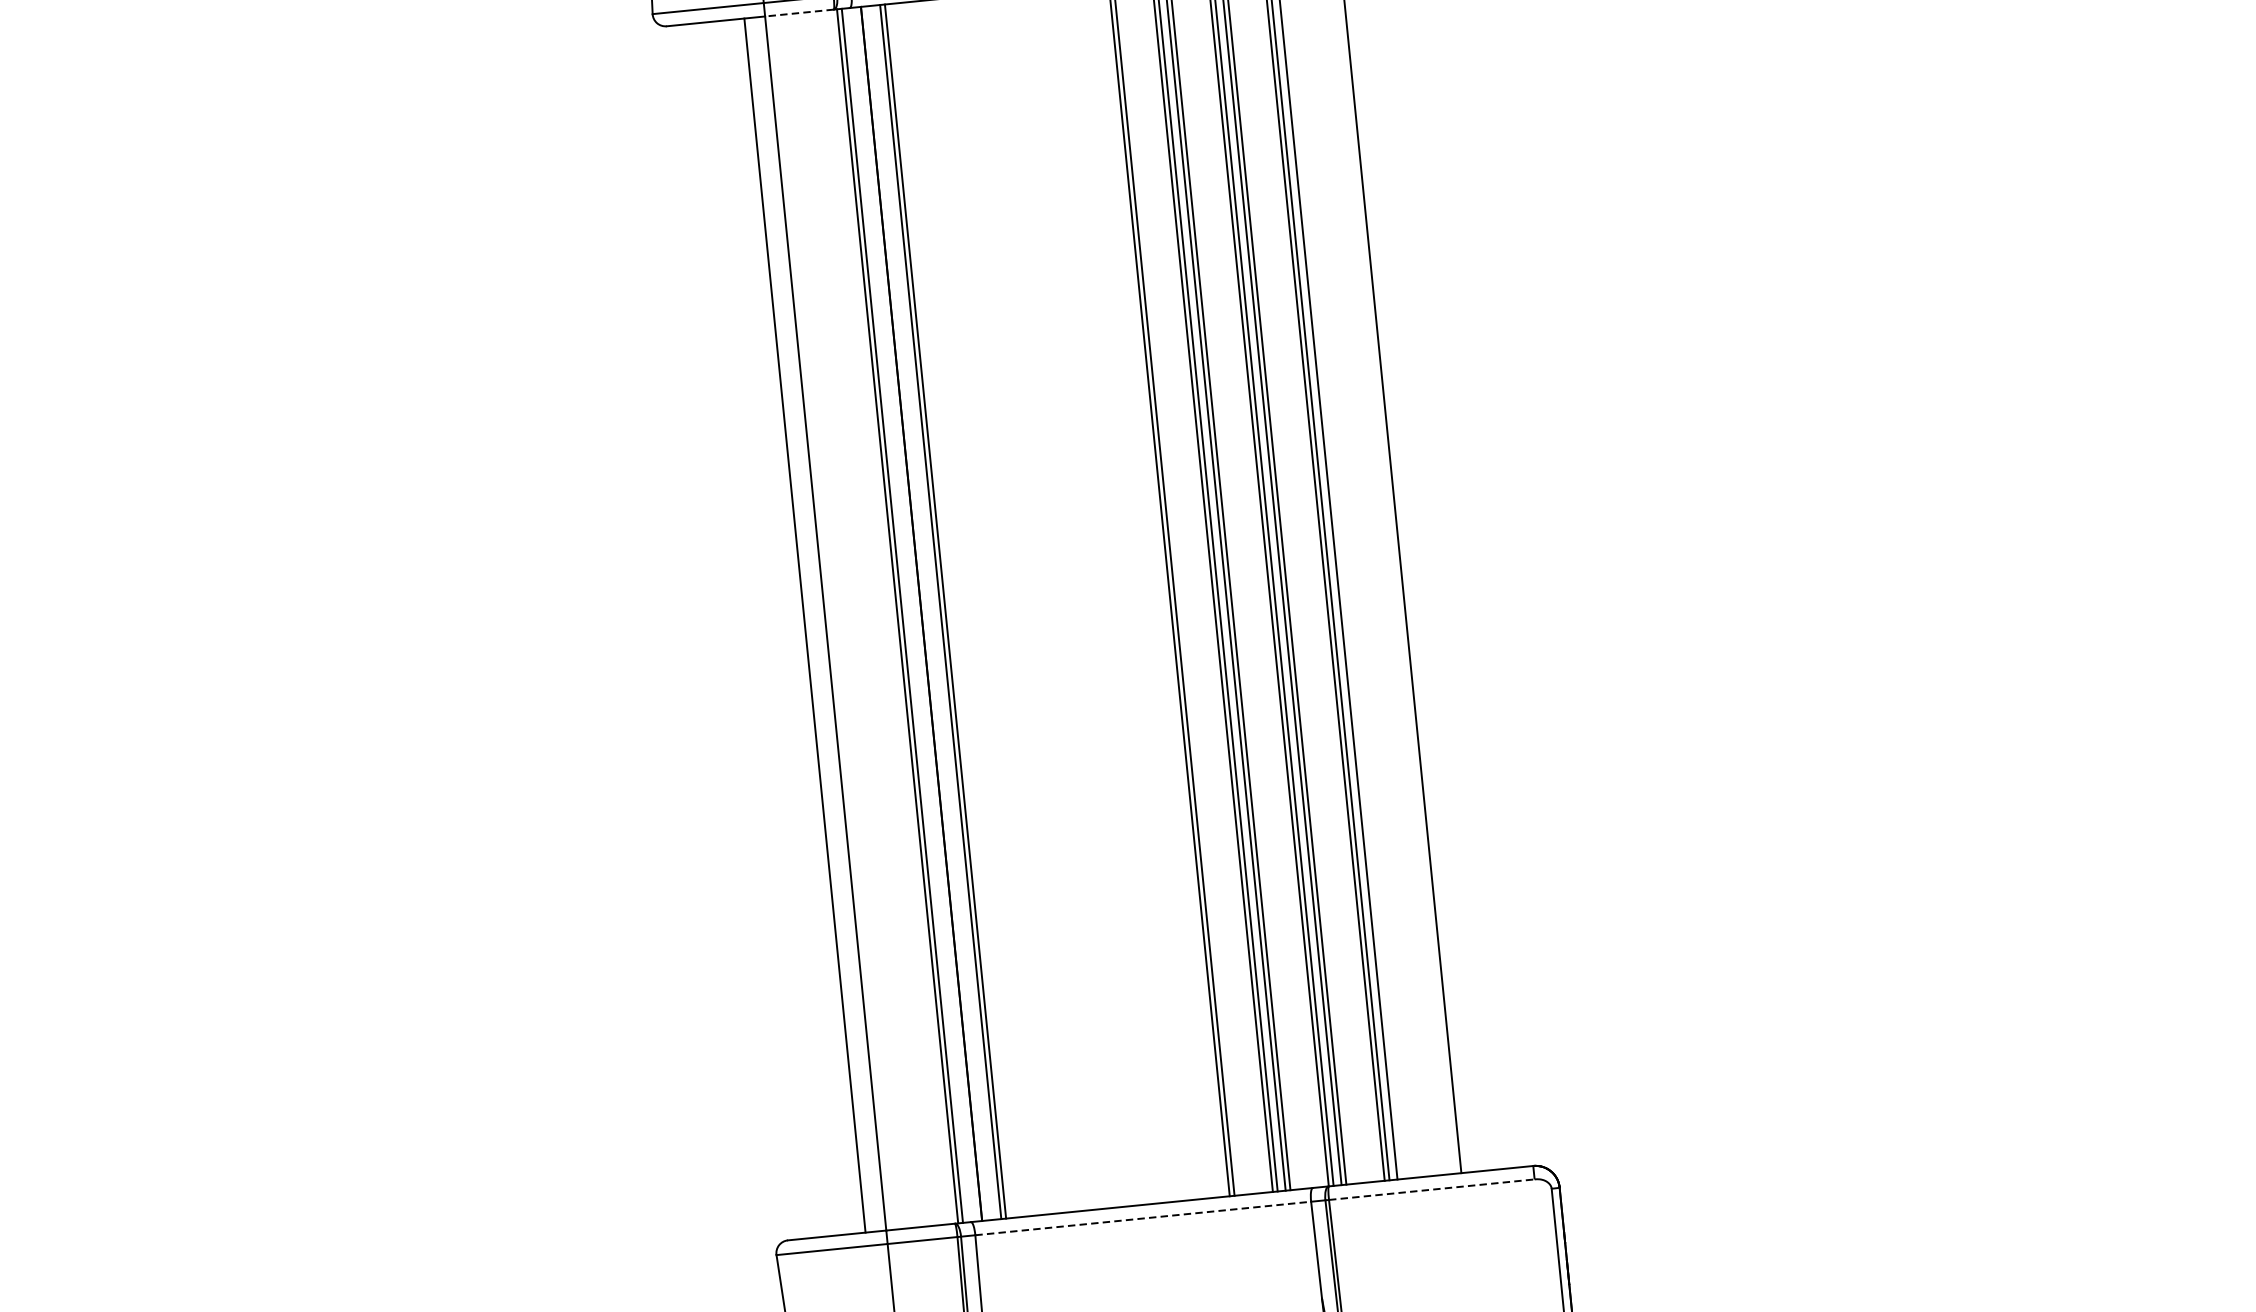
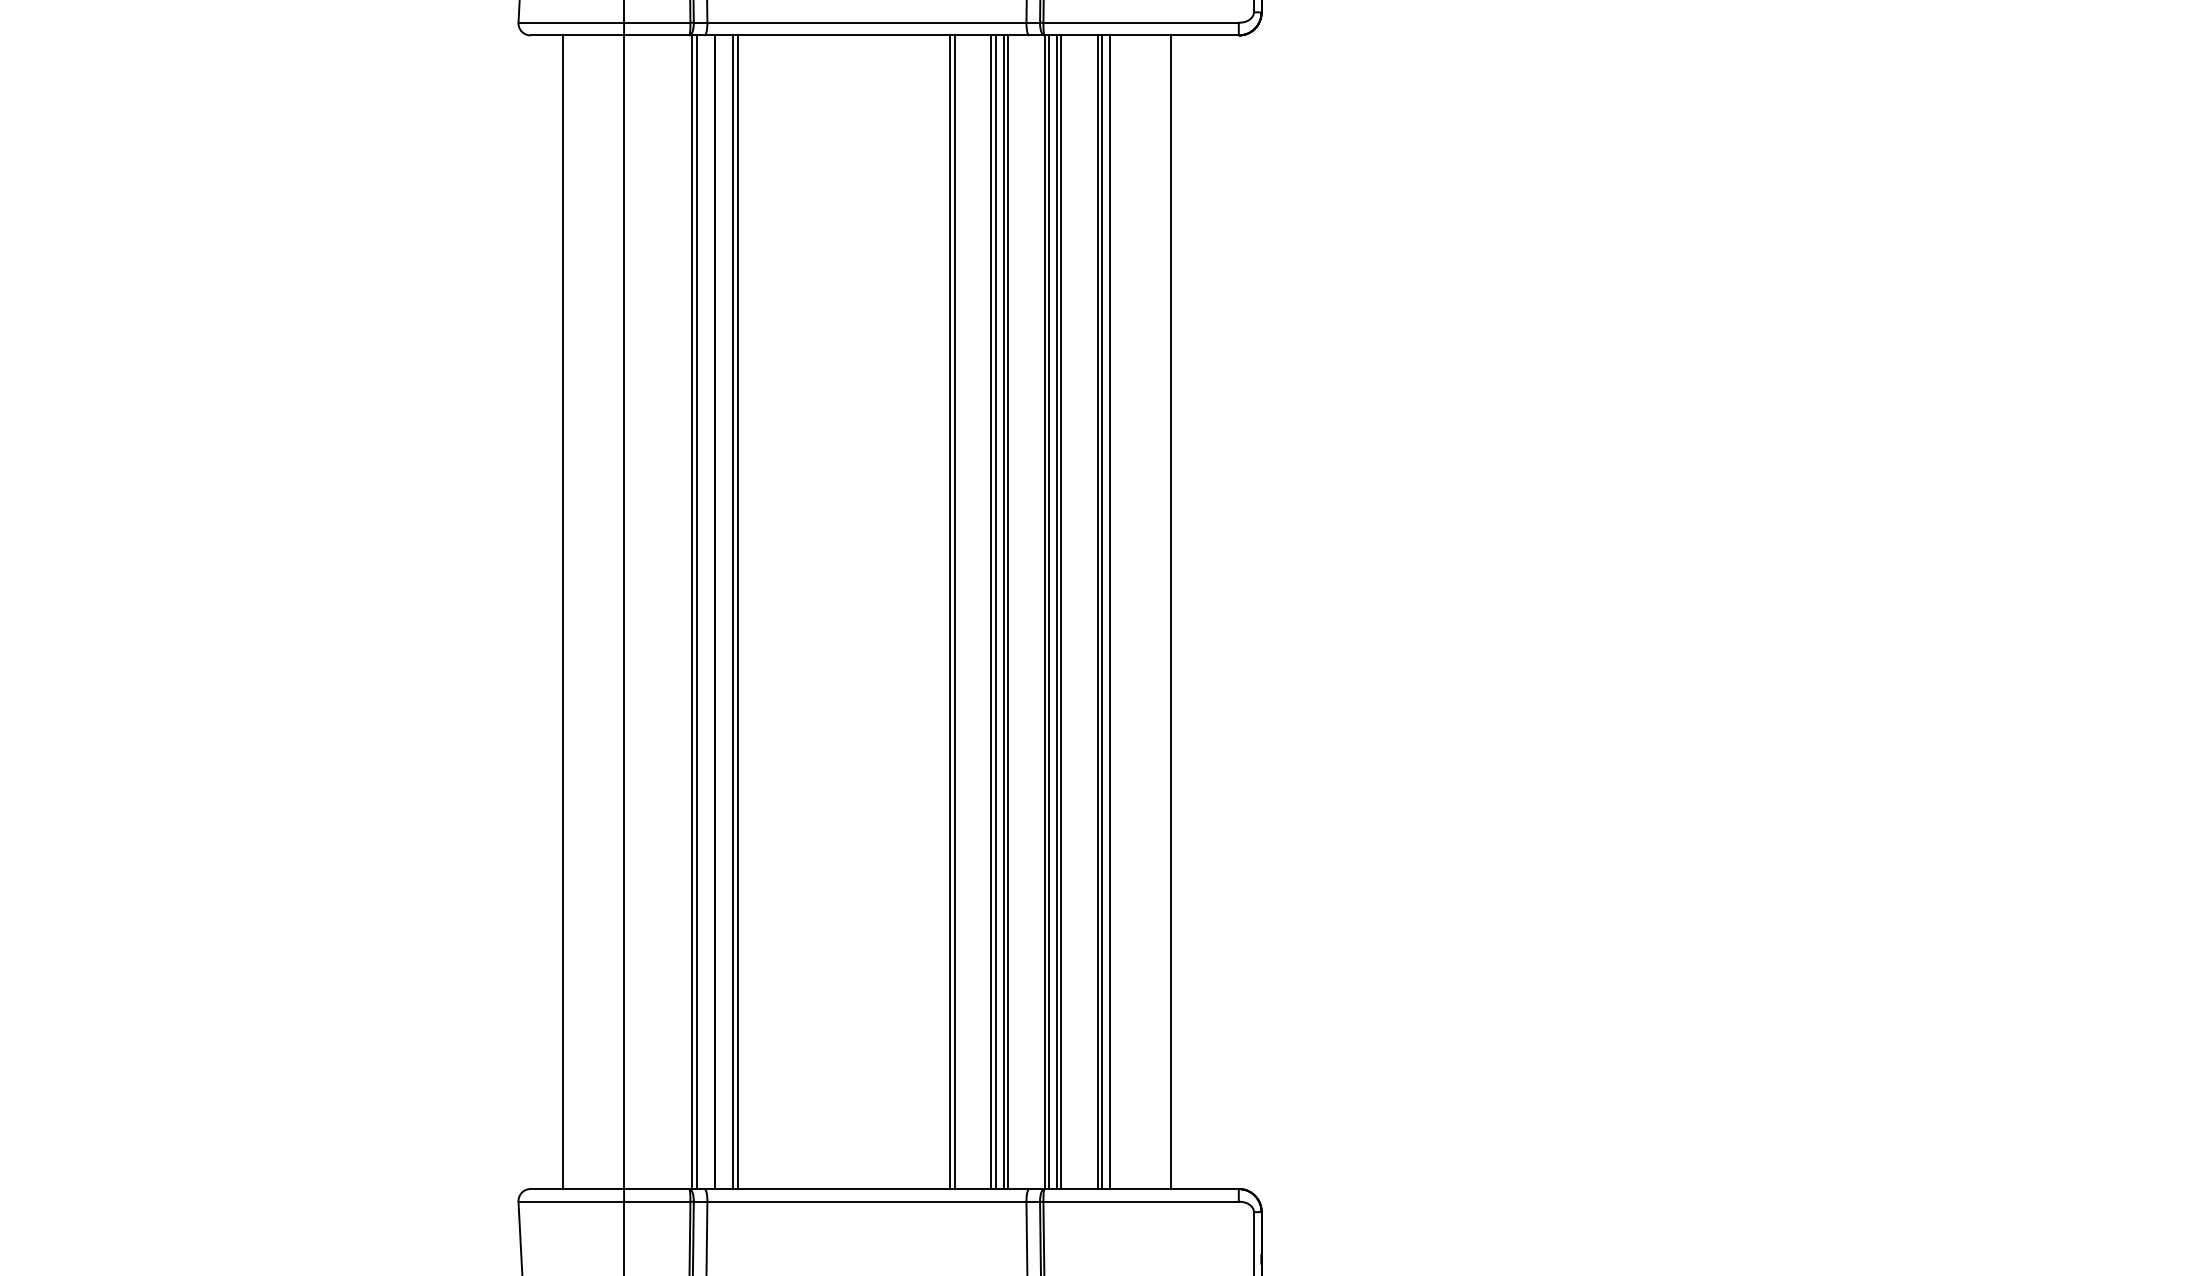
line: (799, 13) -> (656, 35), dashed -> solid
line: (805, 625) -> (563, 612), moved
line: (1432, 1189) -> (1141, 1201), dashed -> solid
line: (1142, 1218) -> (866, 1201), dashed -> solid

